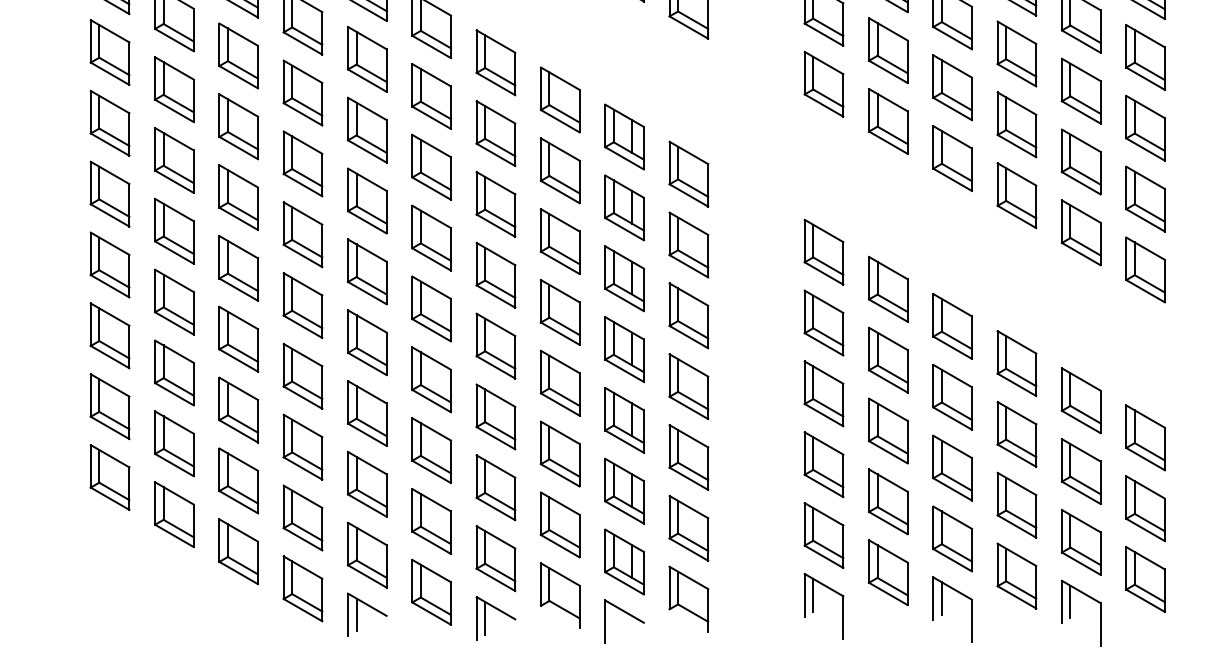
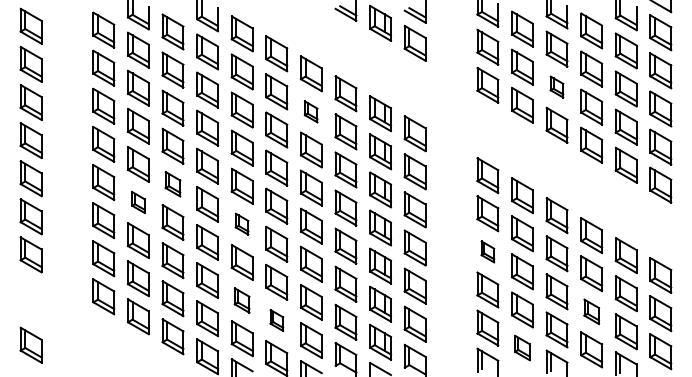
part: (951, 86) -> (556, 86), size x0.6
part: (494, 132) -> (310, 111), size x0.6
part: (237, 266) -> (172, 183), size x0.7
part: (174, 302) -> (138, 202), size x0.6
part: (366, 341) -> (241, 223), size x0.6
part: (823, 393) -> (487, 251), size x0.6
part: (366, 484) -> (241, 300), size x0.7
part: (1016, 504) -> (591, 311), size x0.7
part: (431, 521) -> (276, 320), size x0.6
part: (888, 571) -> (522, 347), size x0.7

